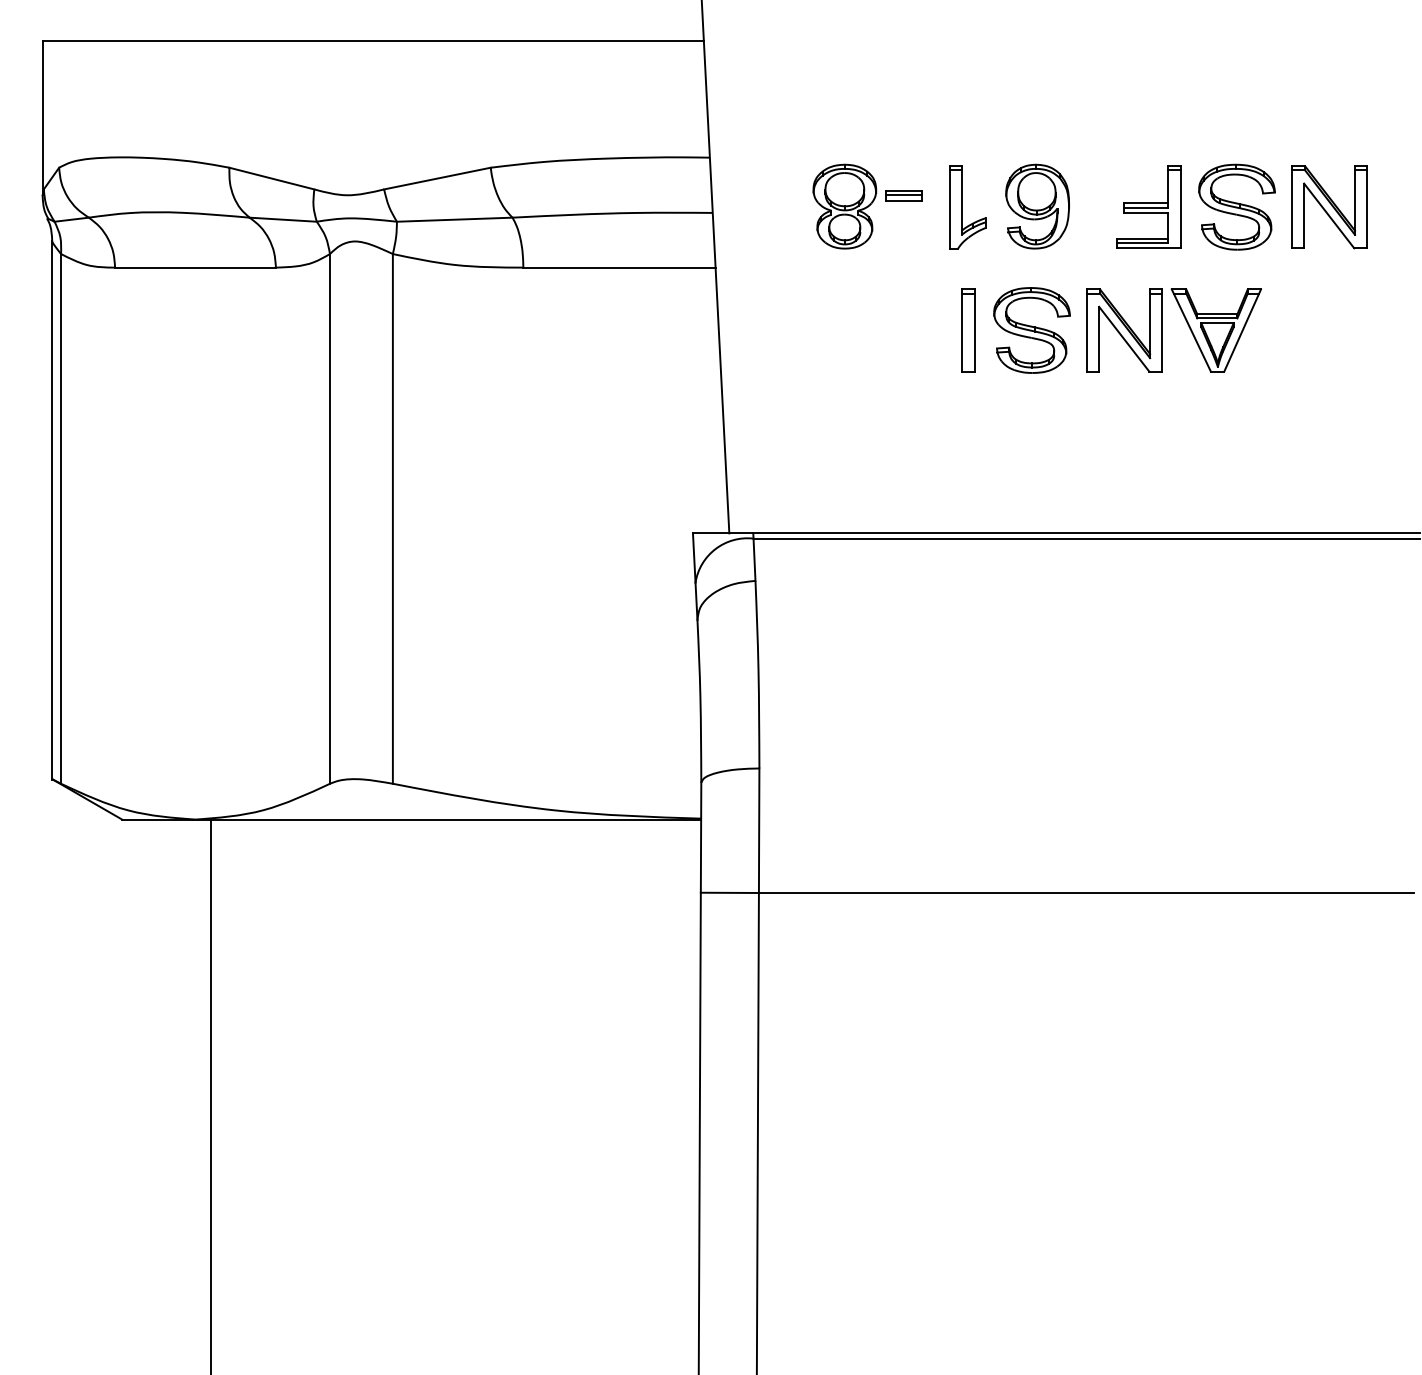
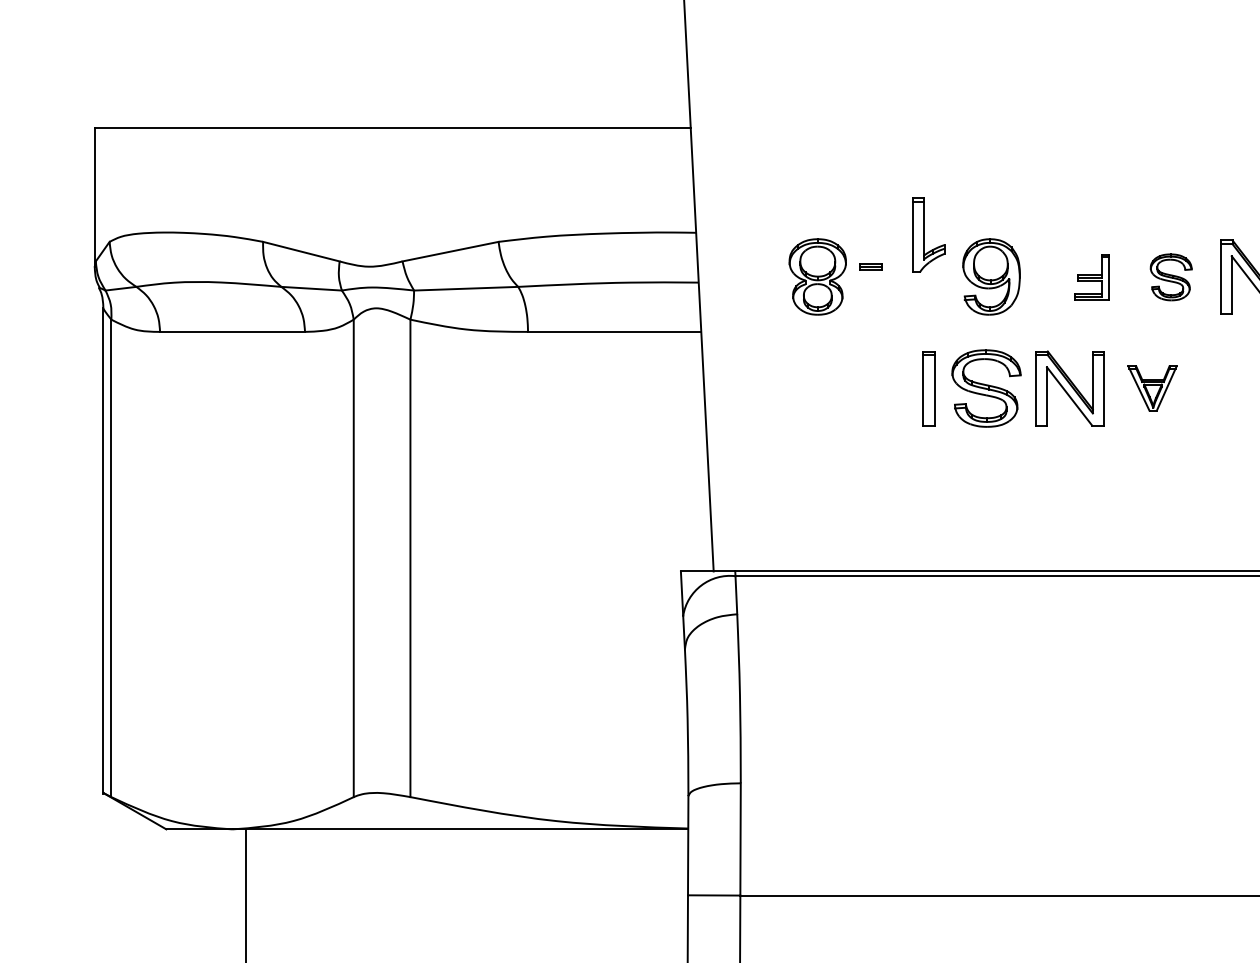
part: (903, 195) -> (870, 266), size x0.7
part: (1148, 206) -> (1091, 276), size x0.6
part: (1236, 206) -> (1170, 276), size x0.6
part: (967, 207) -> (928, 235), moved
part: (1215, 330) -> (1151, 388), size x0.6

